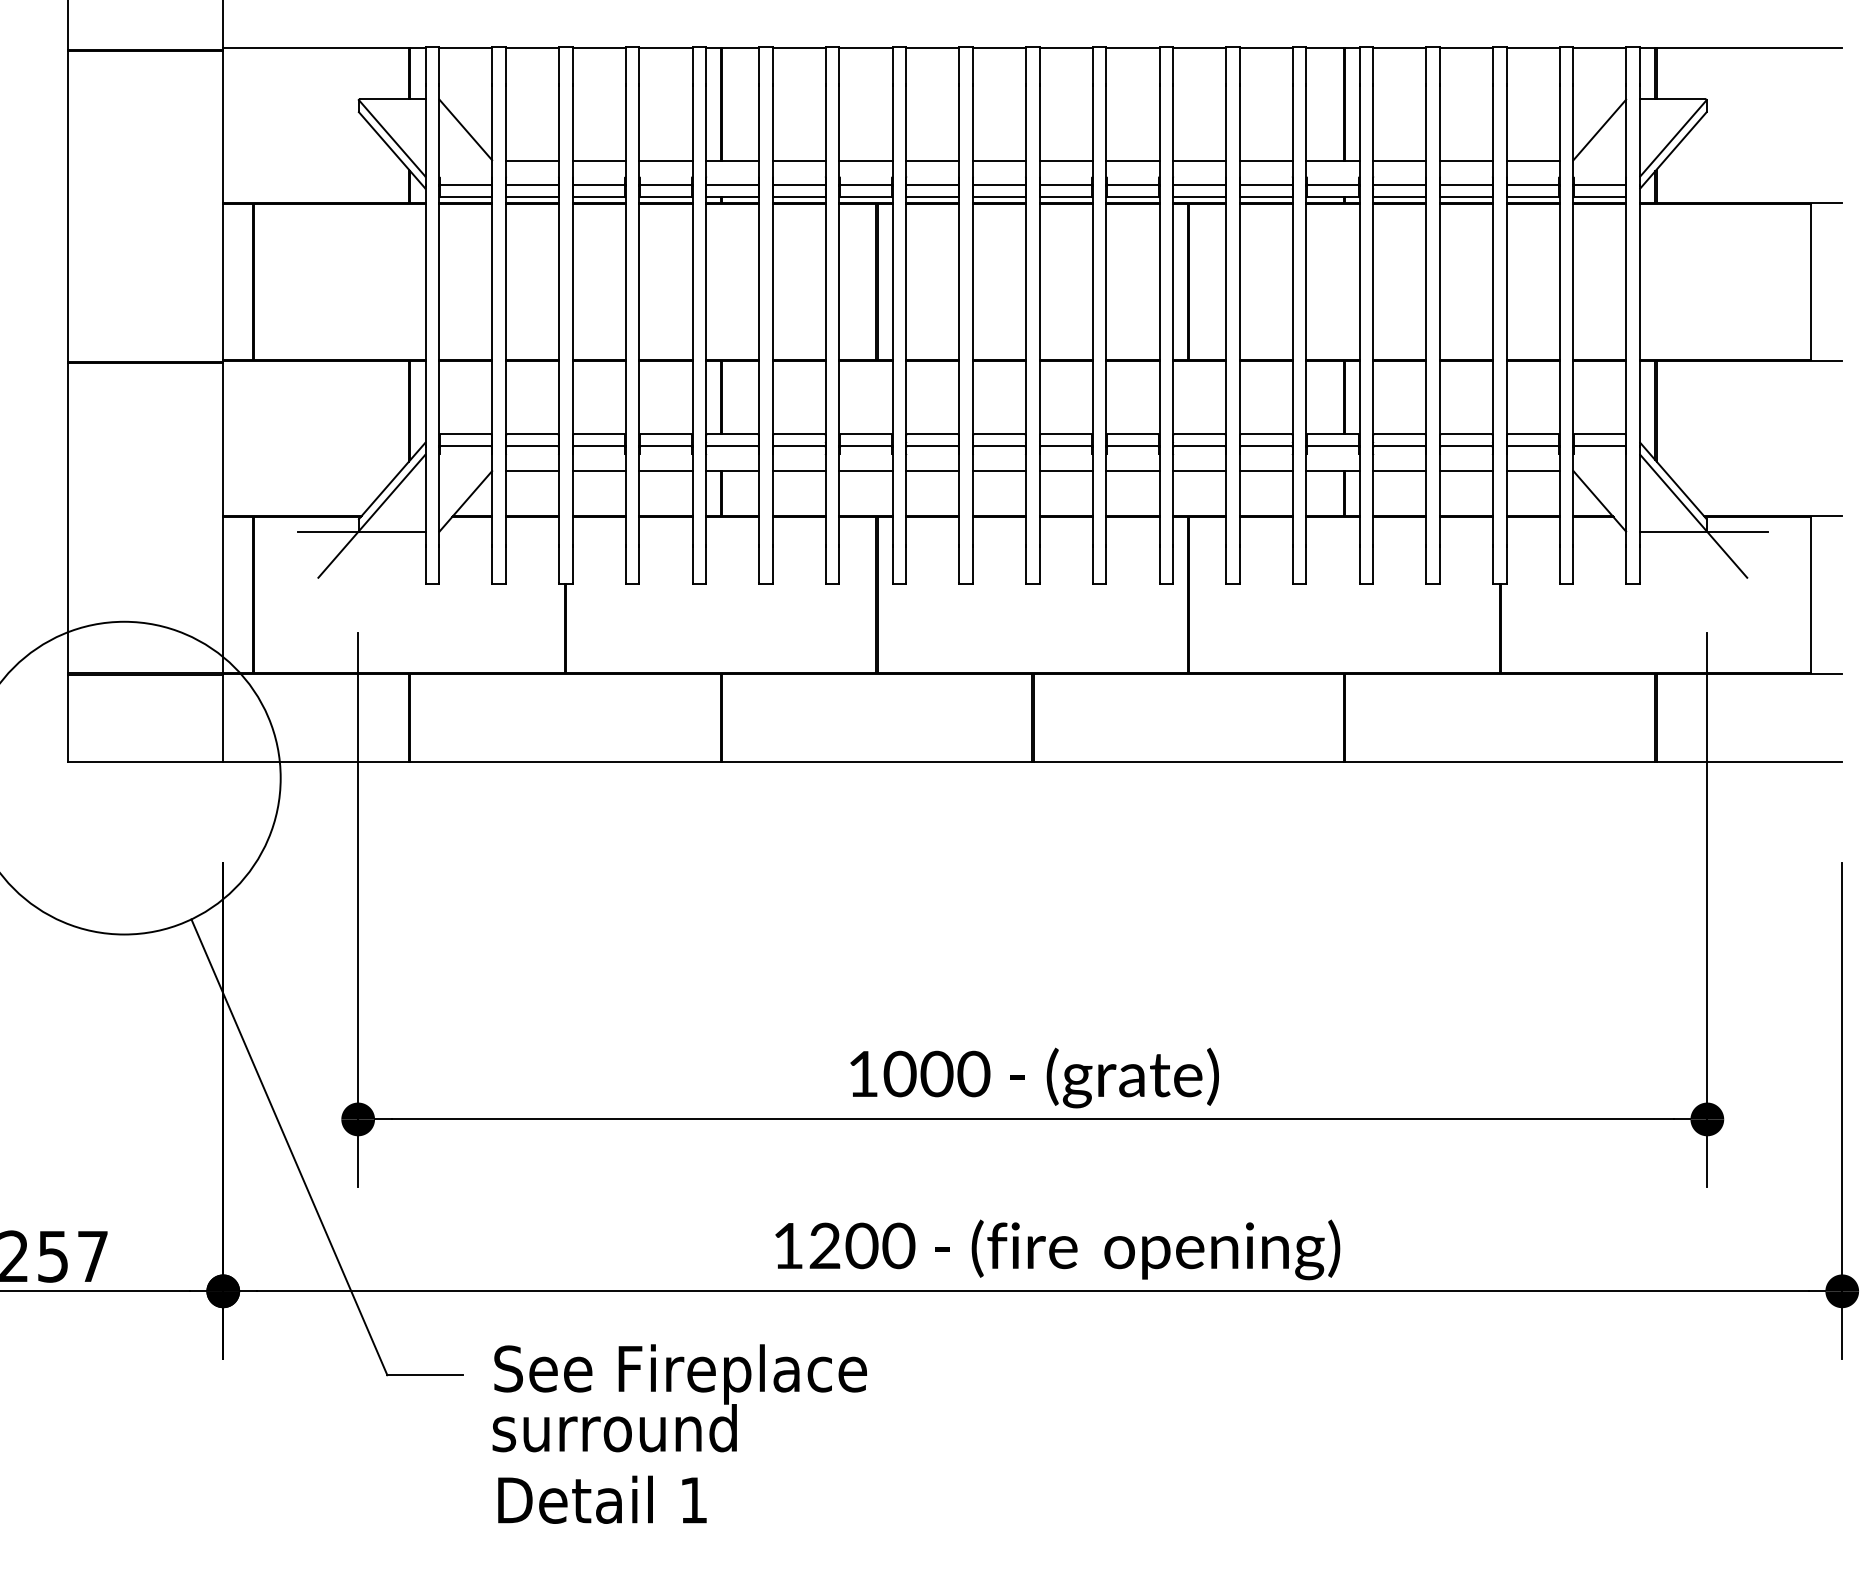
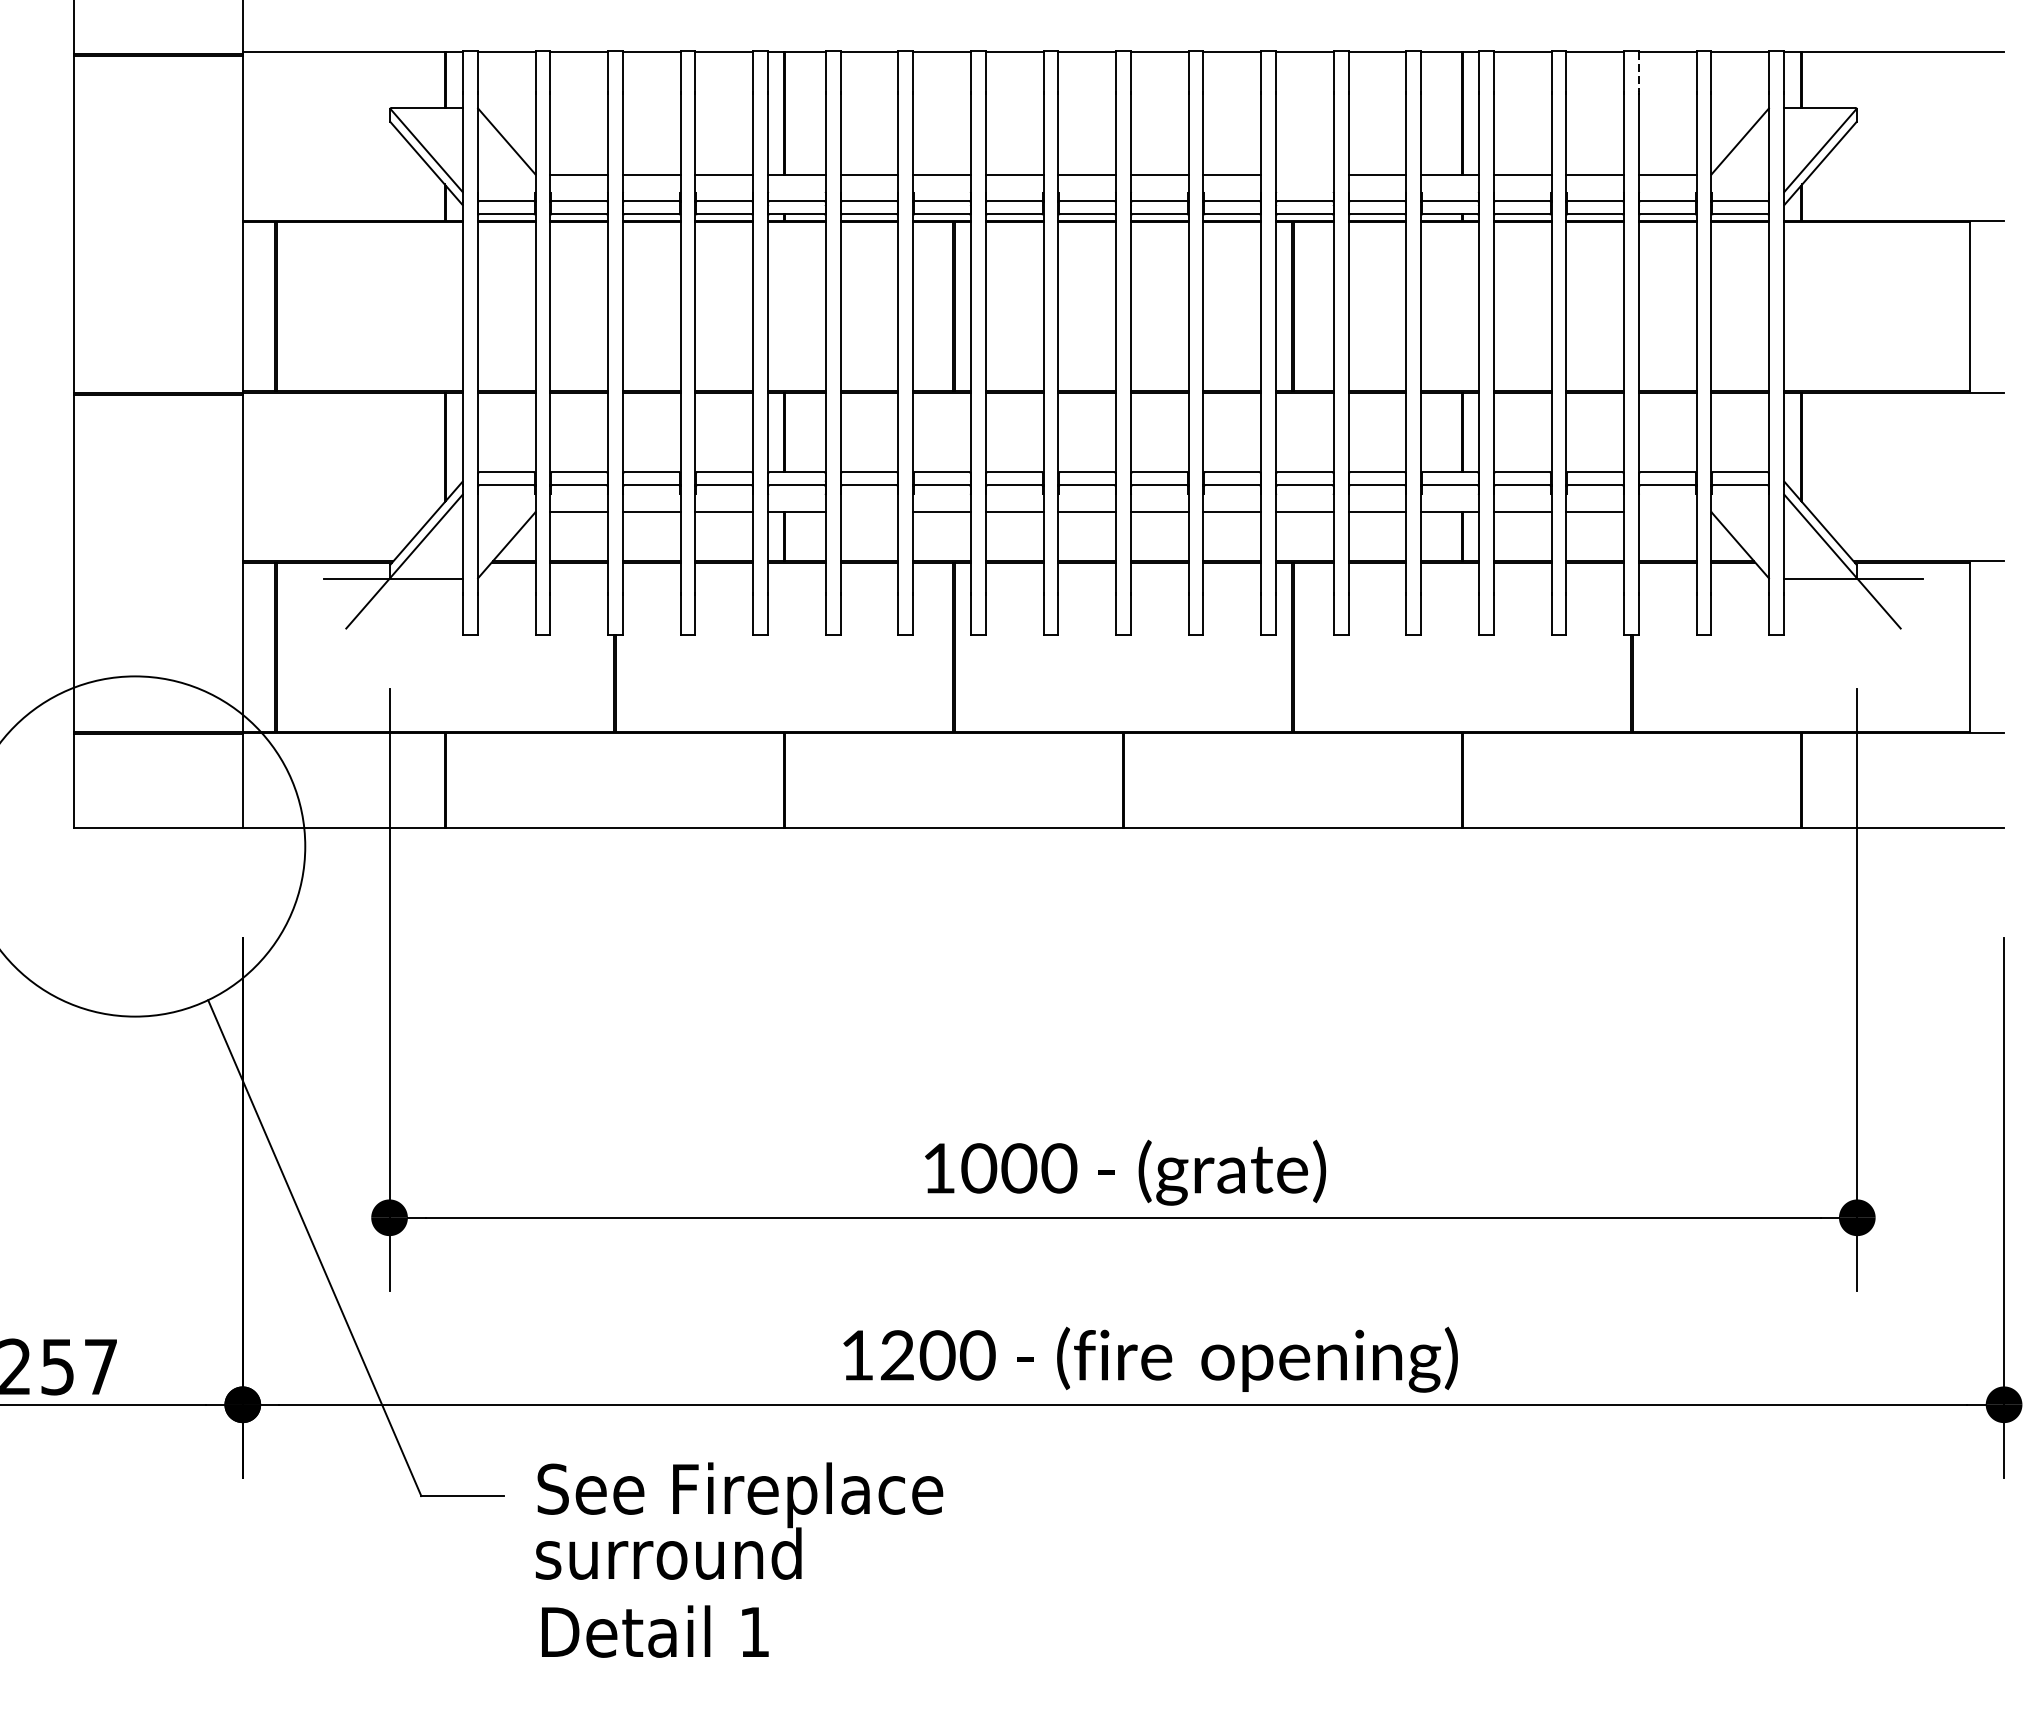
line: (1506, 66) -> (1638, 72), solid -> dashed
line: (1199, 160) -> (1304, 174), removed
line: (798, 470) -> (868, 511), removed
line: (1532, 470) -> (1667, 511), removed

